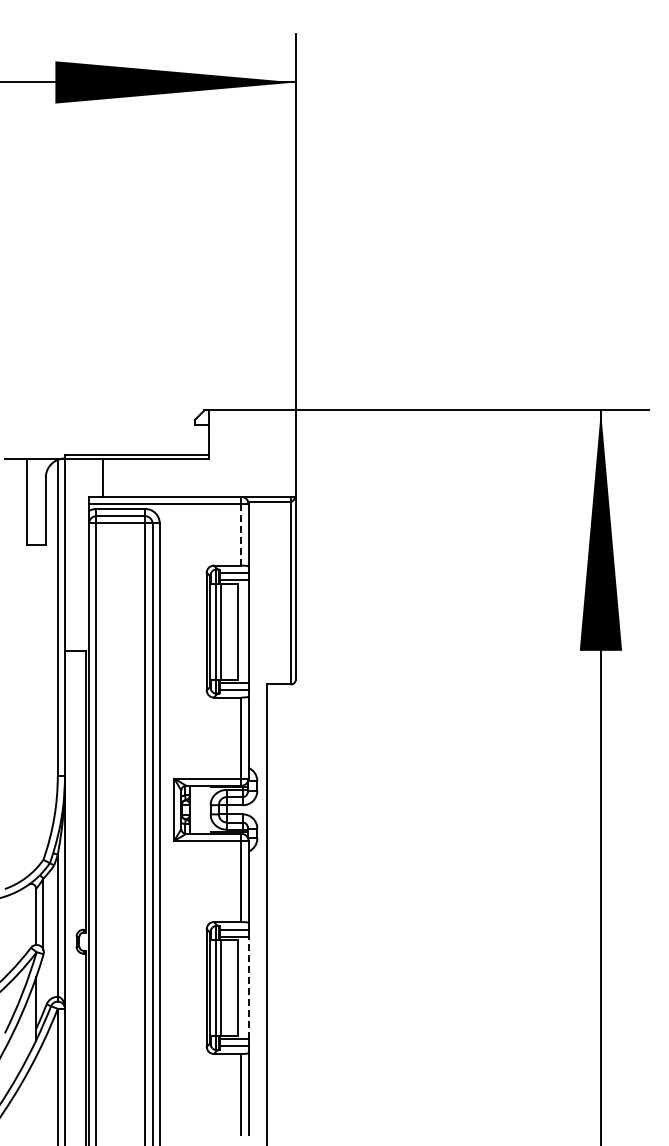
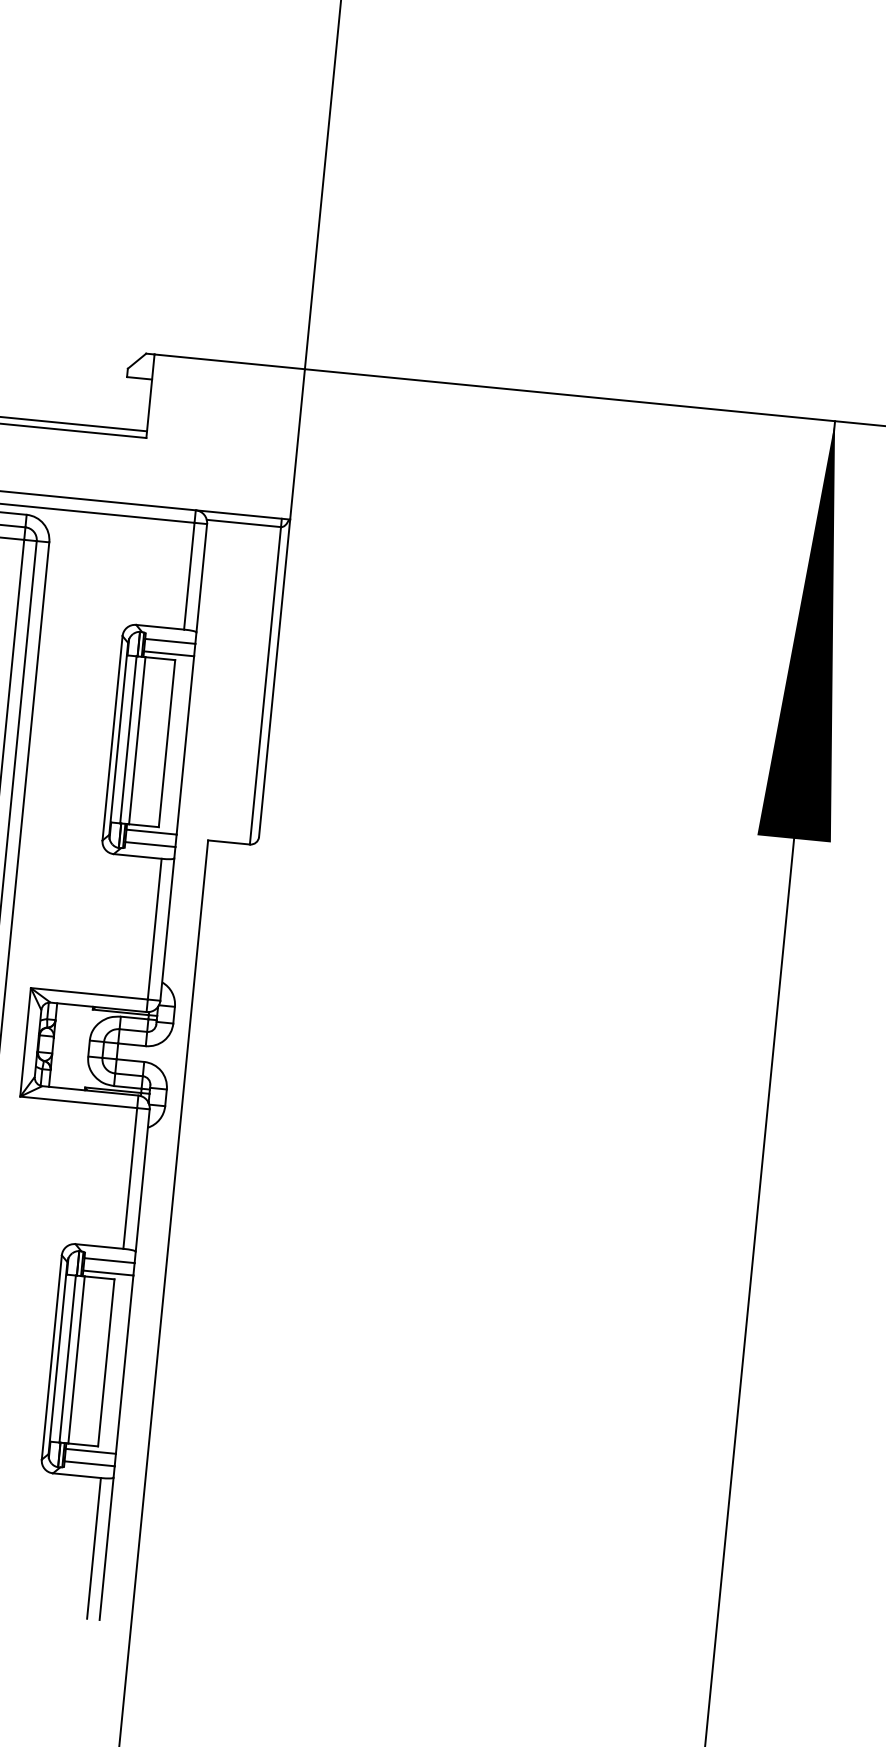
line: (241, 534) -> (189, 575), dashed -> solid
line: (248, 987) -> (124, 1363), dashed -> solid

